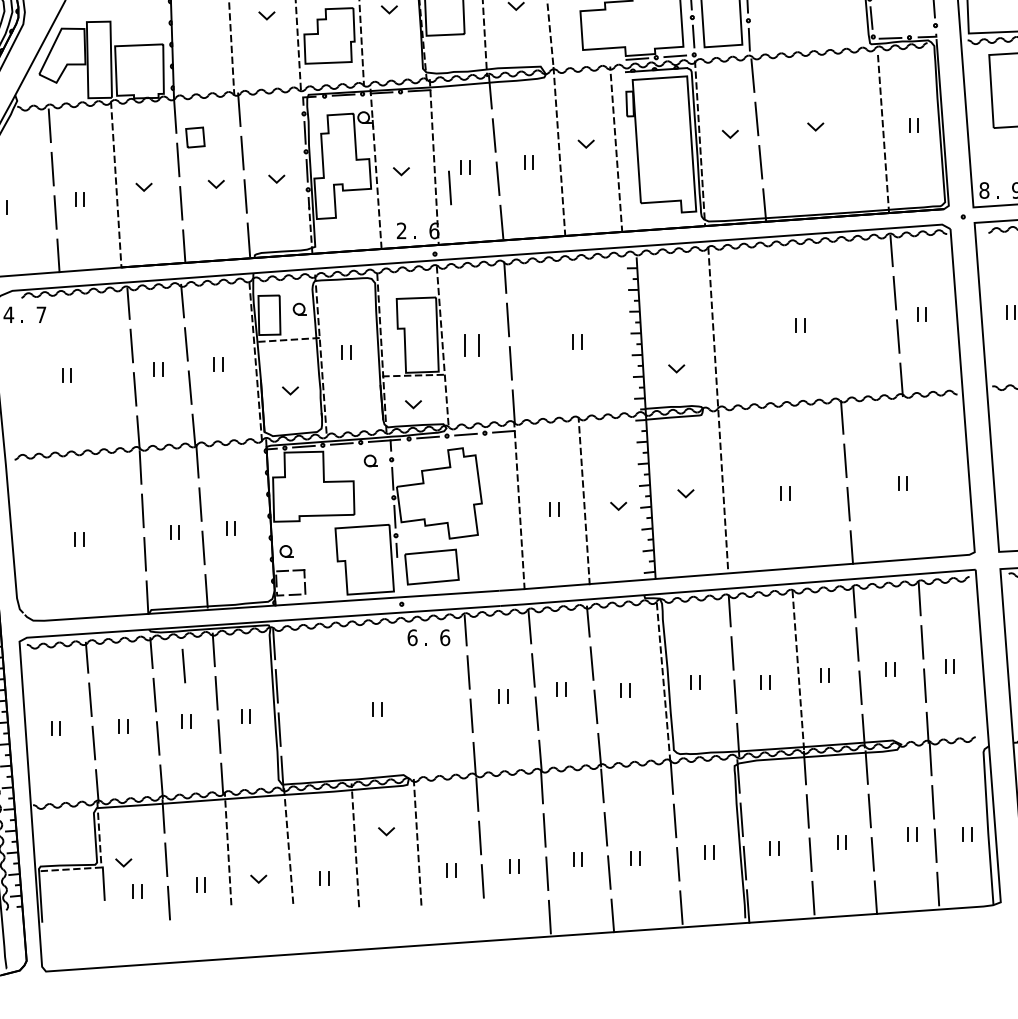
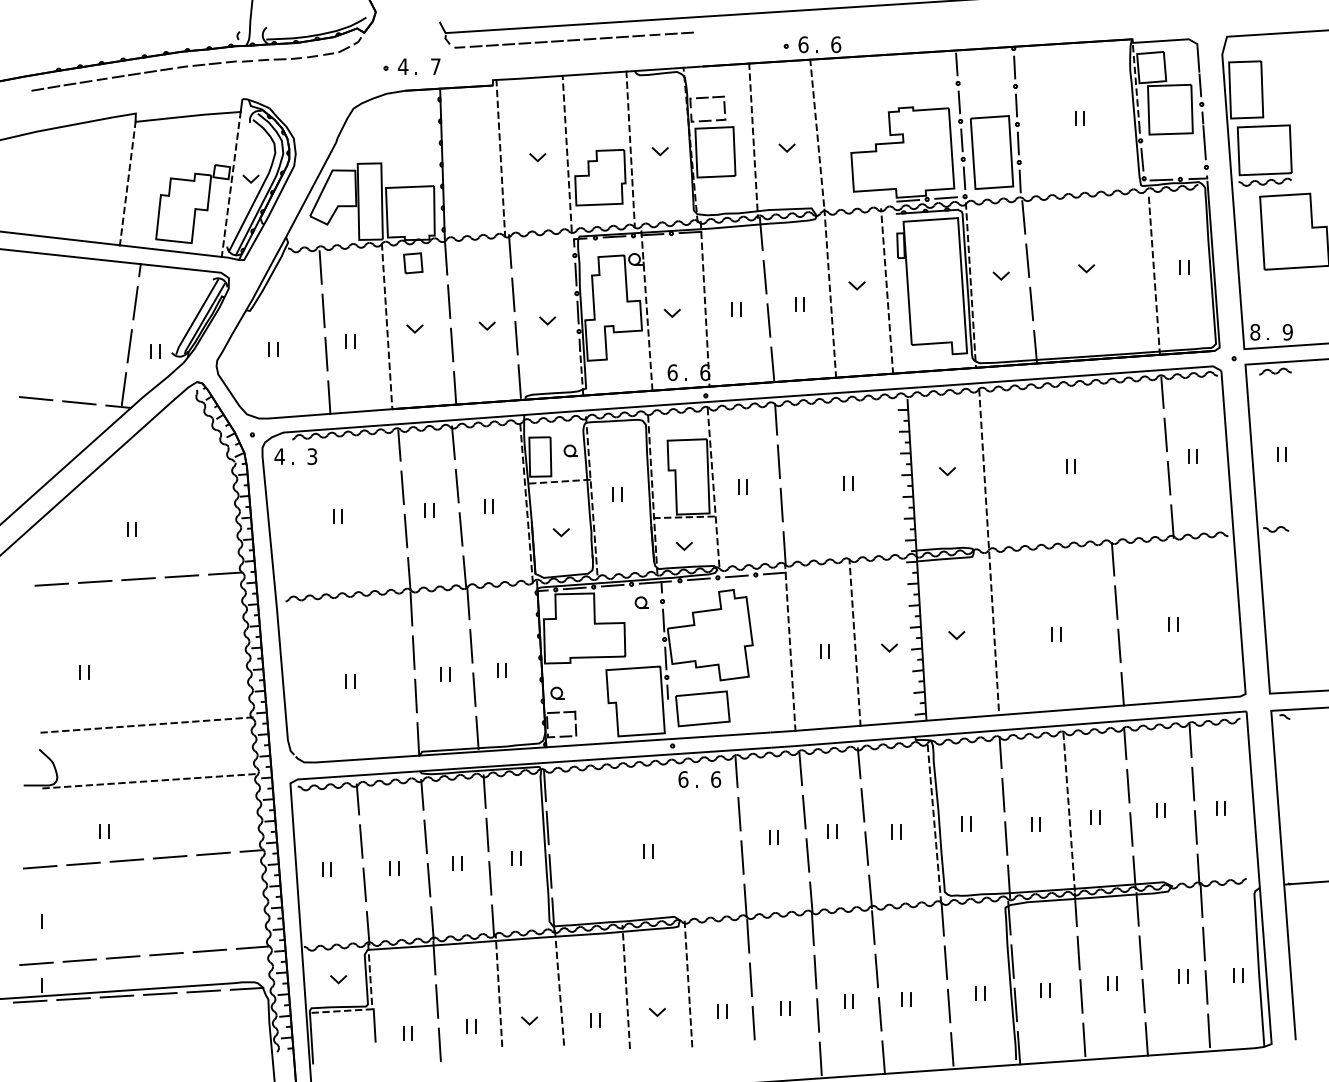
part: (195, 137) -> (413, 263), moved
line: (449, 187) -> (720, 329), removed
text: (401, 230) -> (672, 372), 2 -> 6
text: (41, 314) -> (312, 456), 7 -> 3
part: (471, 344) -> (742, 486), size x0.62
line: (675, 369) -> (946, 472), moved
line: (183, 665) -> (454, 807), removed
line: (385, 832) -> (656, 1013), moved
line: (122, 863) -> (337, 980), moved

